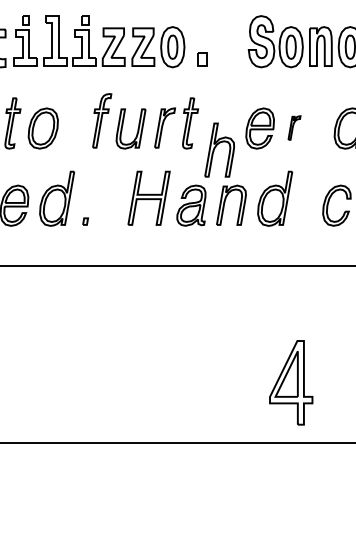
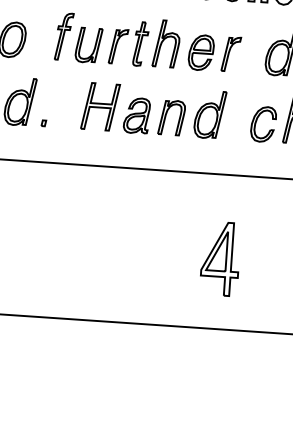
part: (294, 127) -> (231, 53), size x1.67
part: (219, 149) -> (166, 43), moved
part: (291, 382) -> (220, 258), moved

